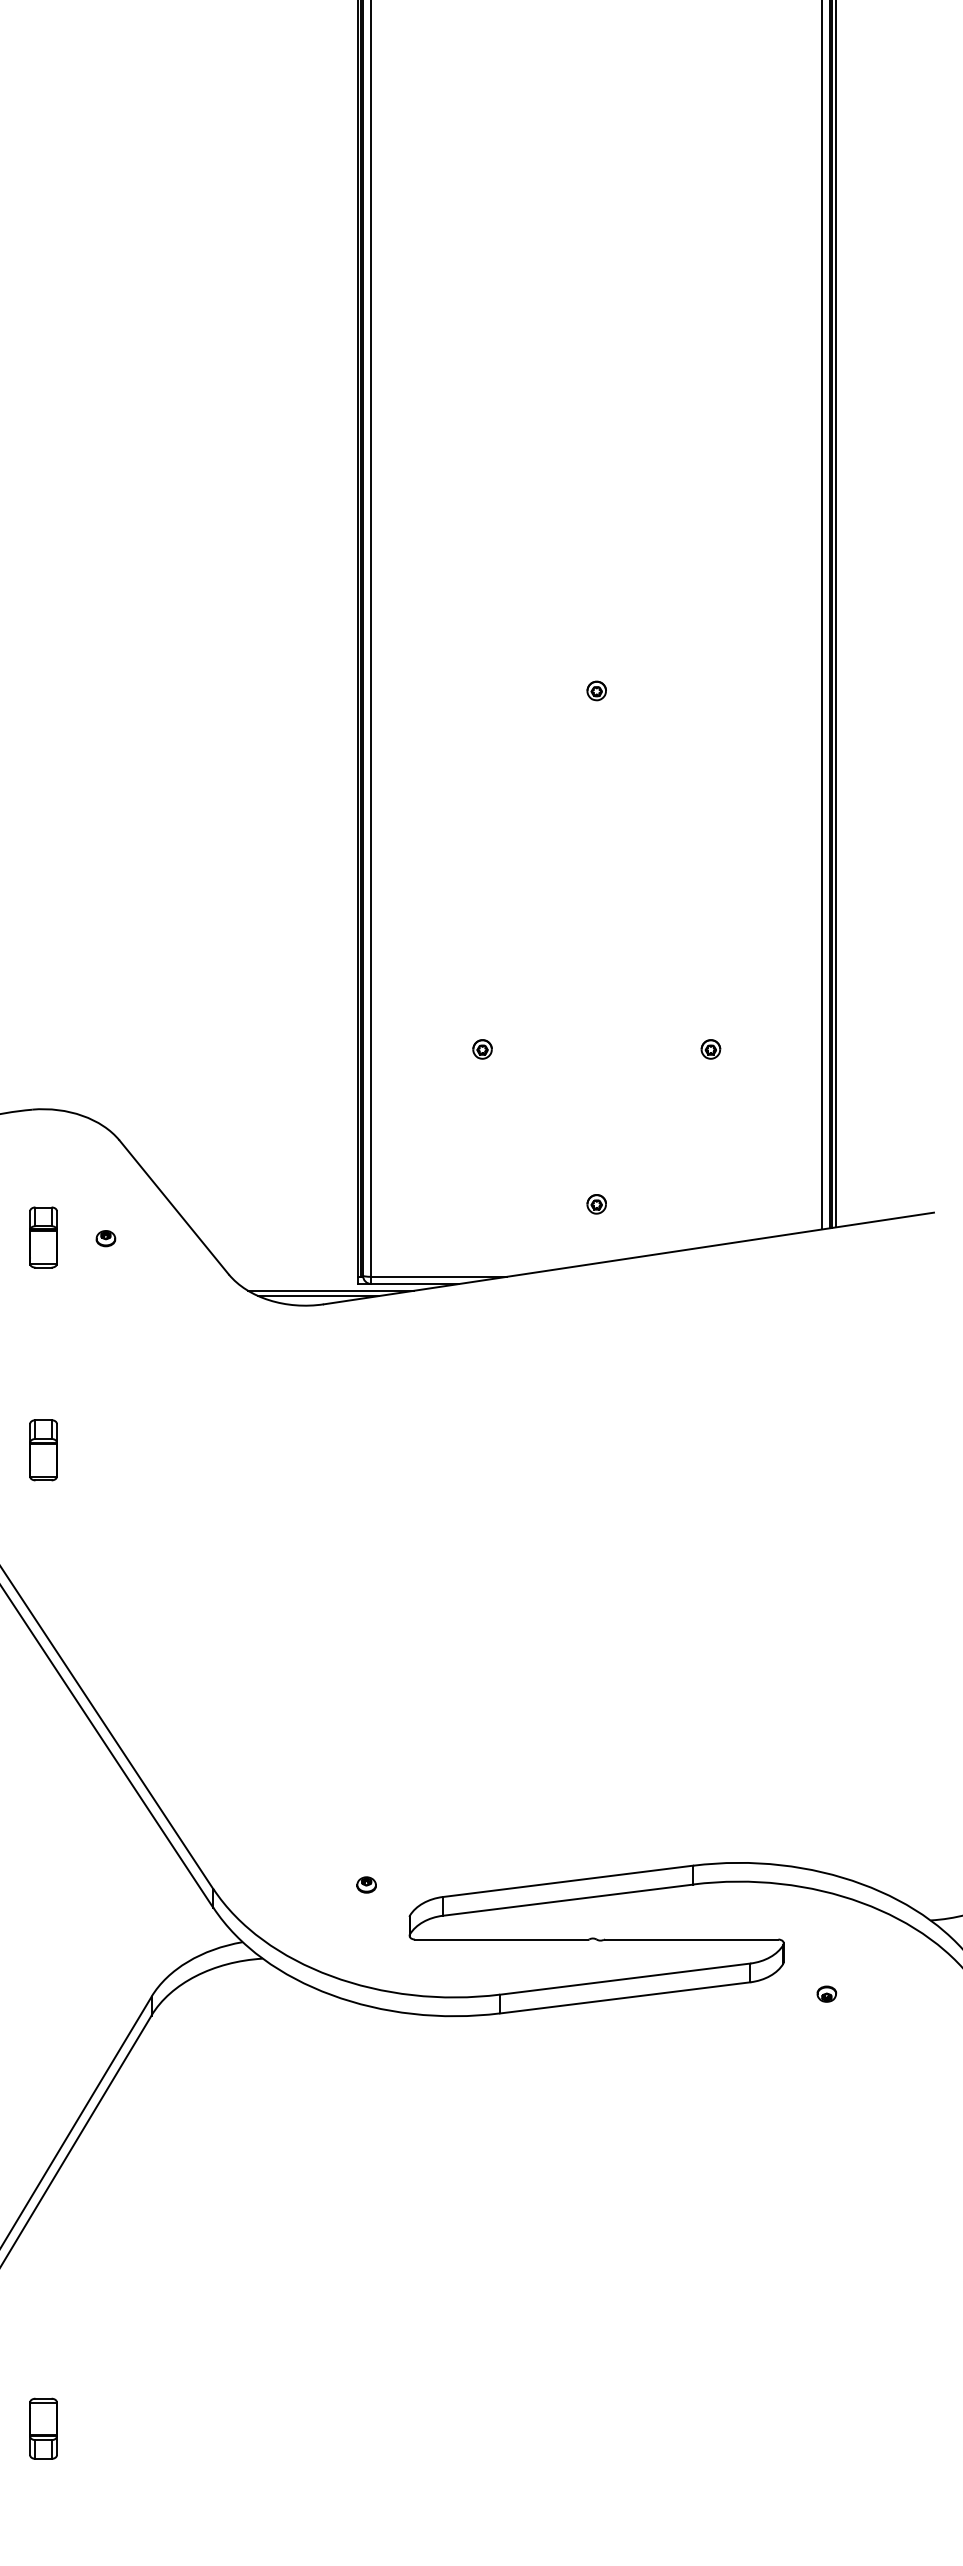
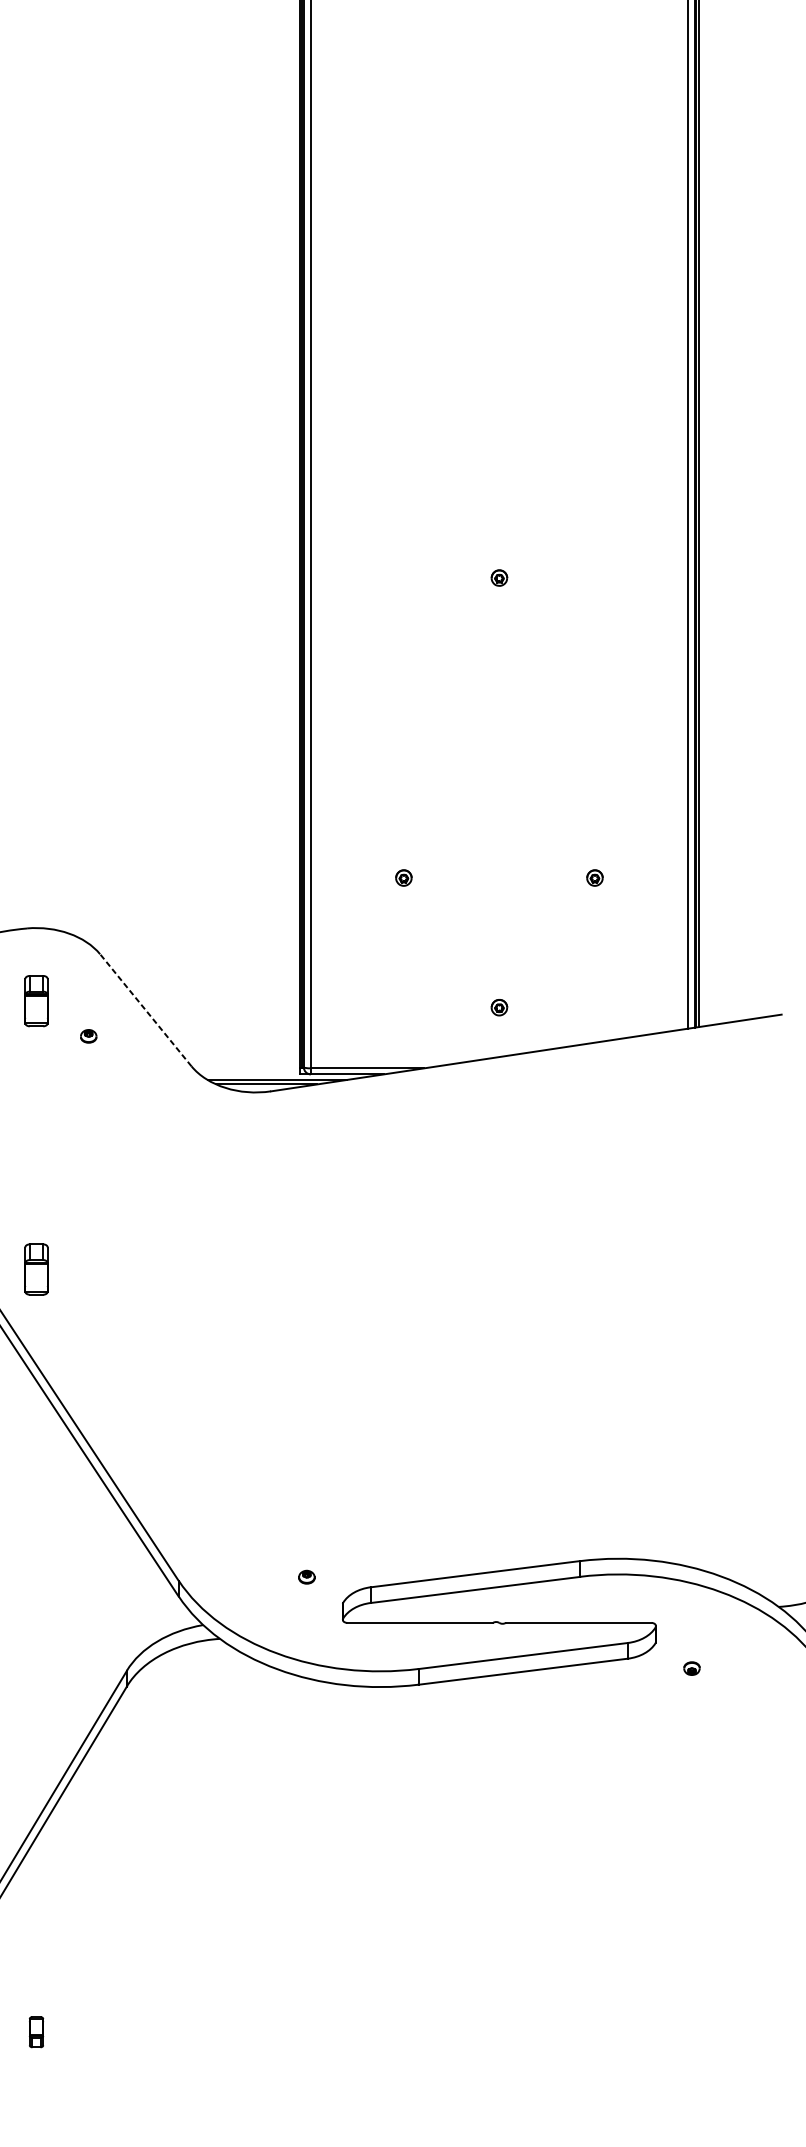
line: (173, 1207) -> (145, 1010), solid -> dashed
part: (43, 1237) -> (36, 1001), moved
part: (43, 1450) -> (36, 1269), moved
part: (43, 2428) -> (36, 2032), size x0.6

